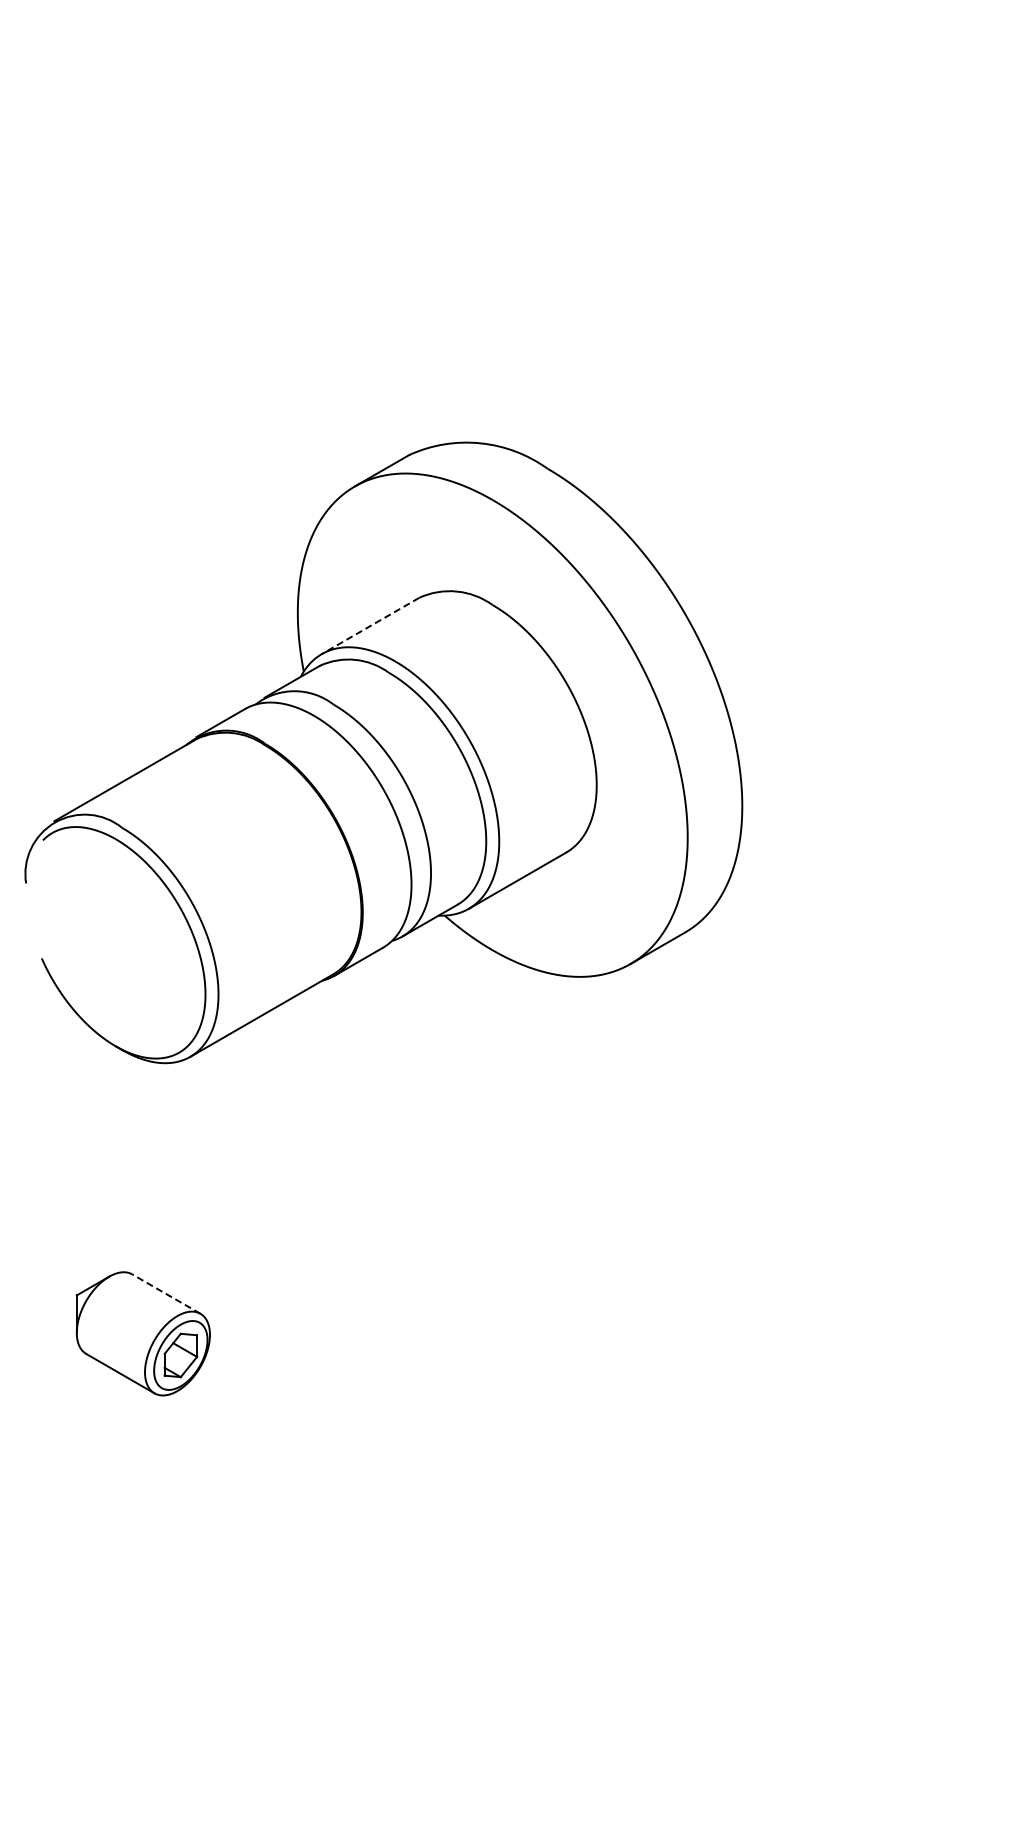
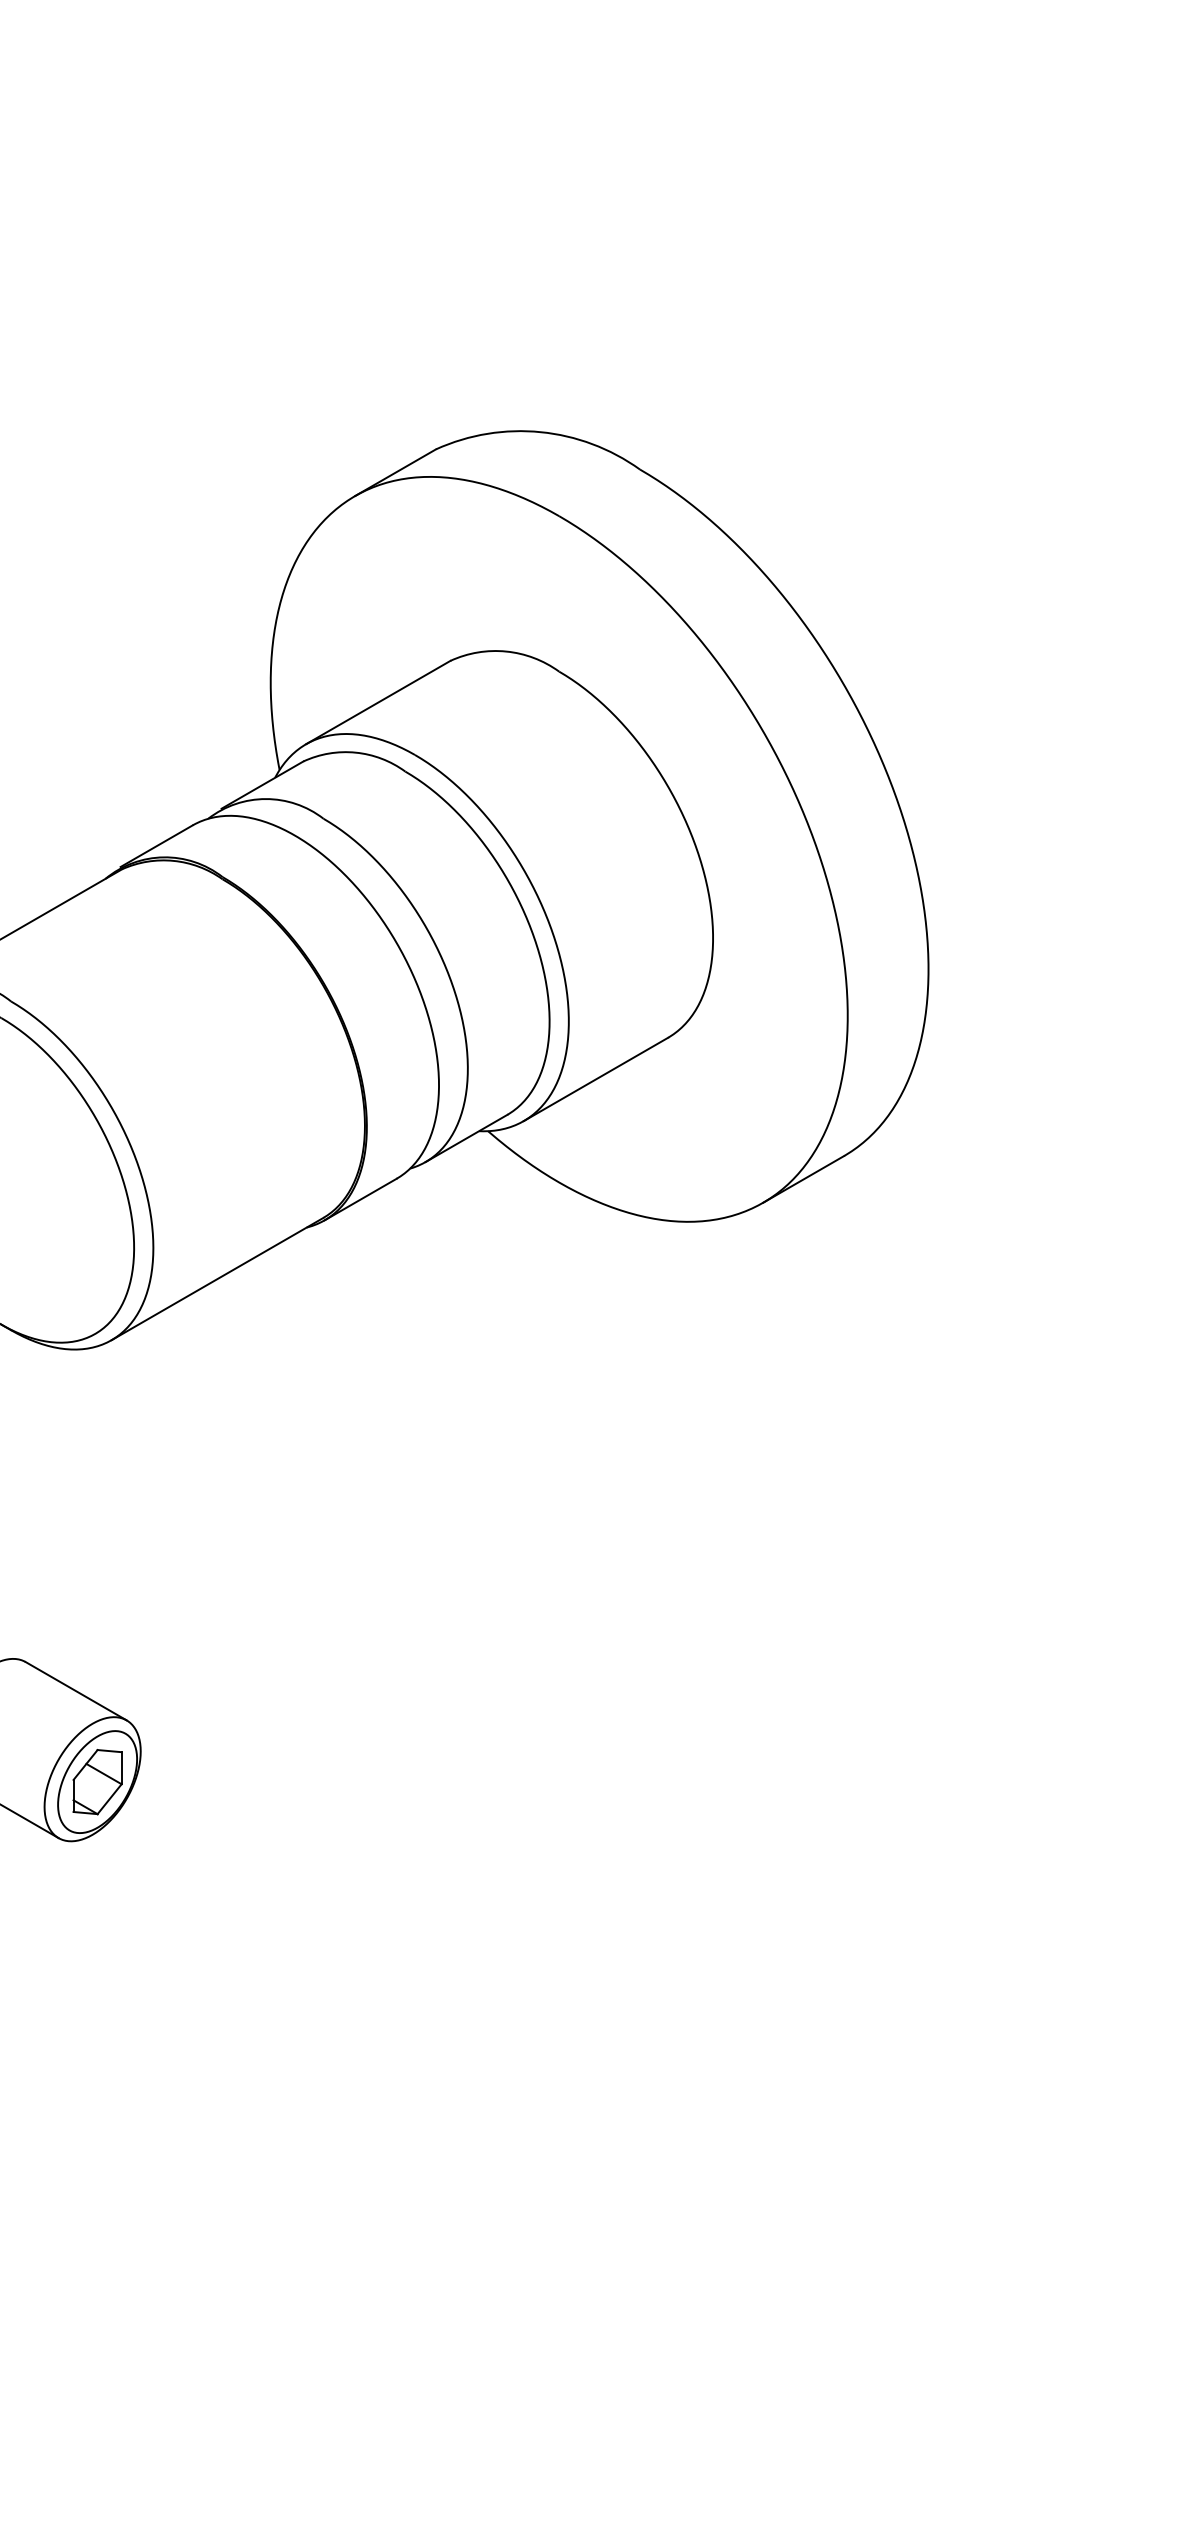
line: (370, 626) -> (378, 703), dashed -> solid
line: (165, 1293) -> (74, 1690), dashed -> solid

